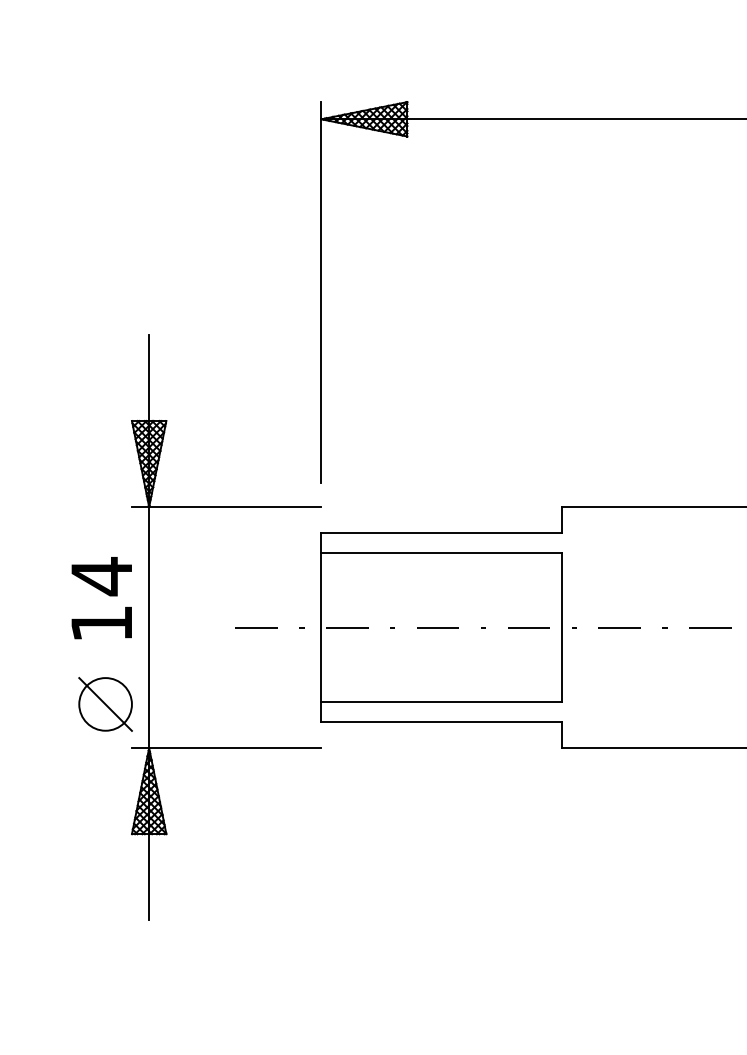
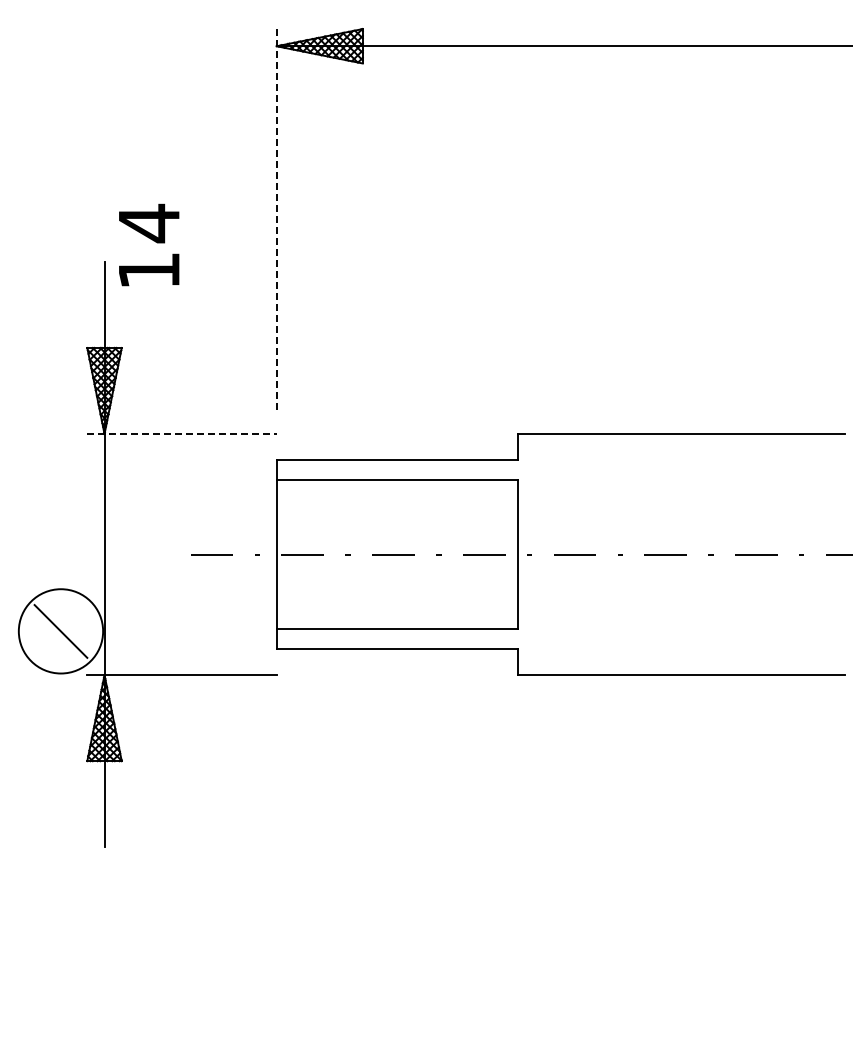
line: (321, 292) -> (276, 219), solid -> dashed
line: (227, 507) -> (182, 434), solid -> dashed
text: (102, 597) -> (149, 244), moved
circle: (105, 704) -> (60, 631), size x1.6

